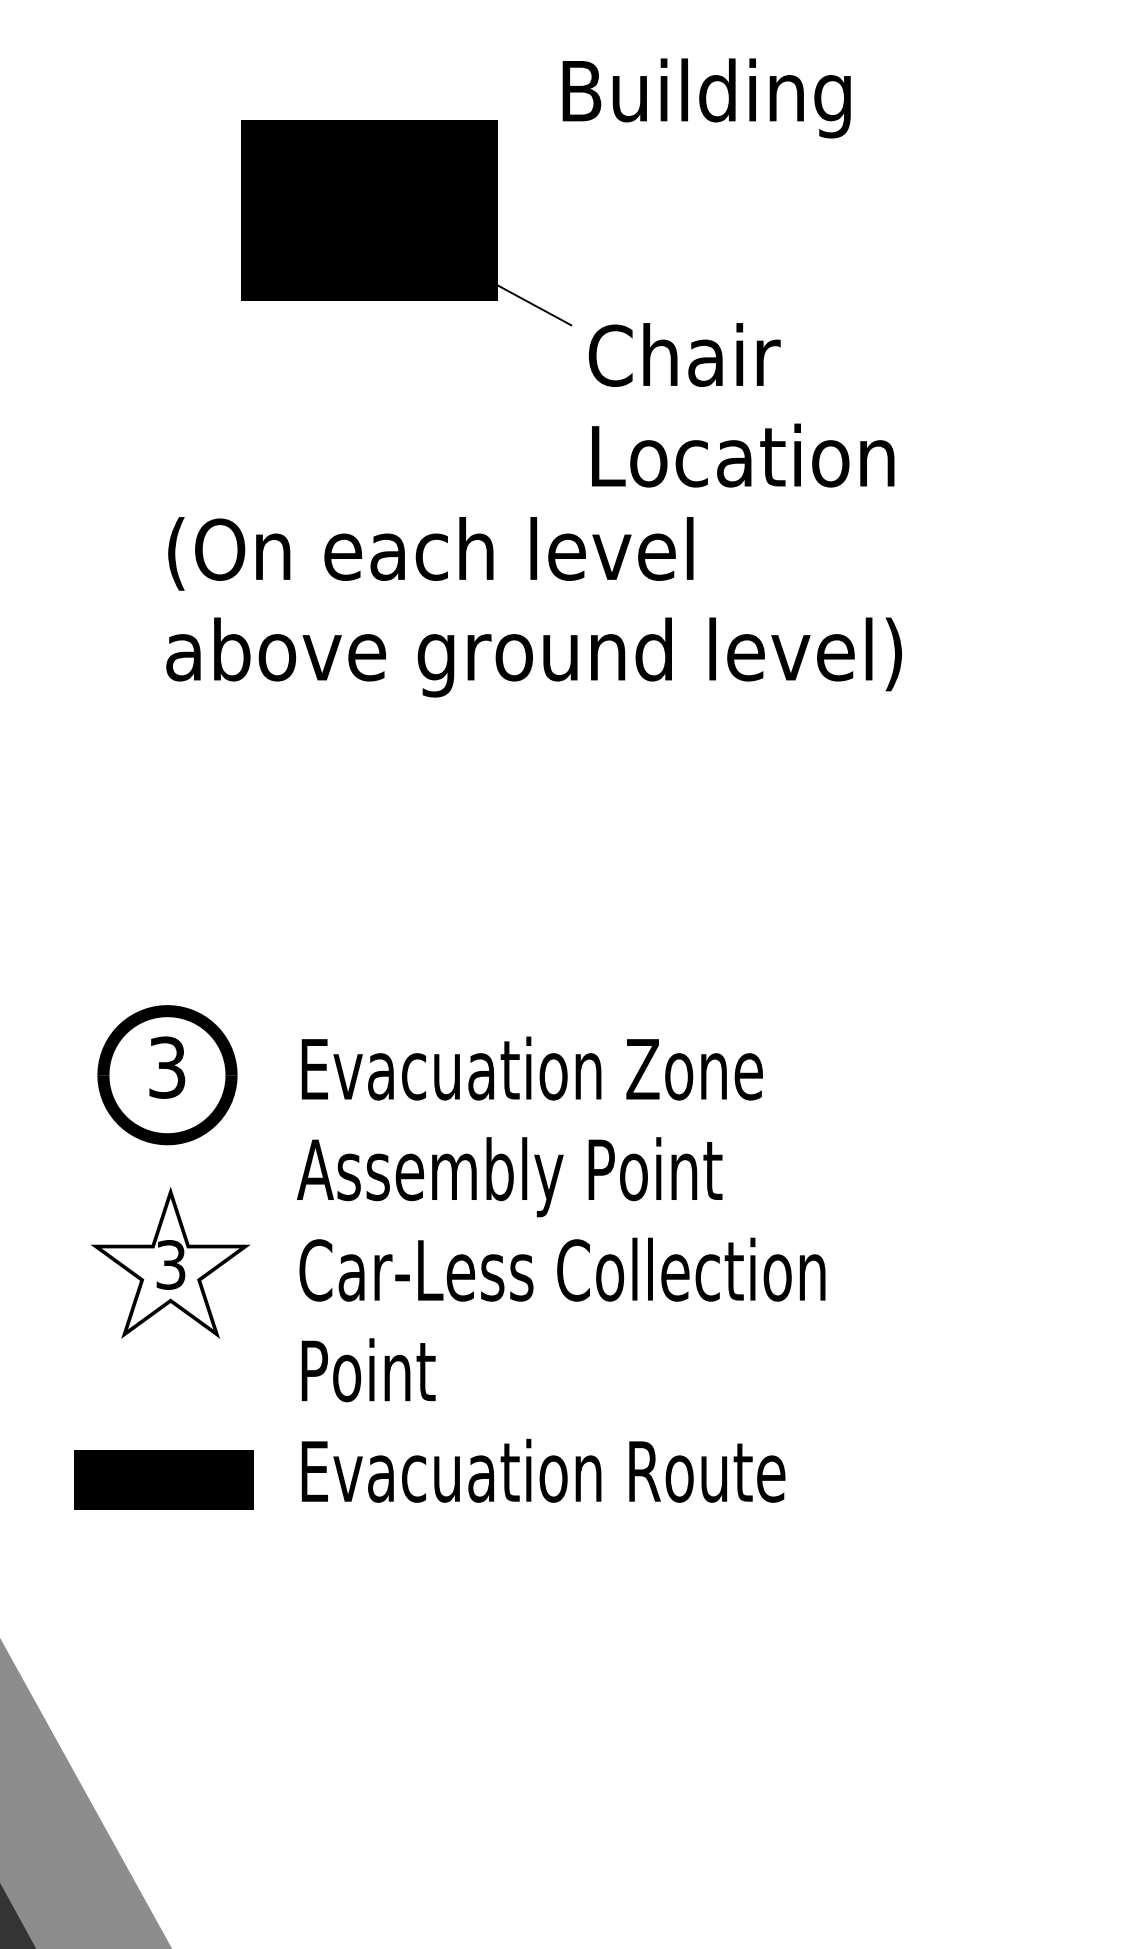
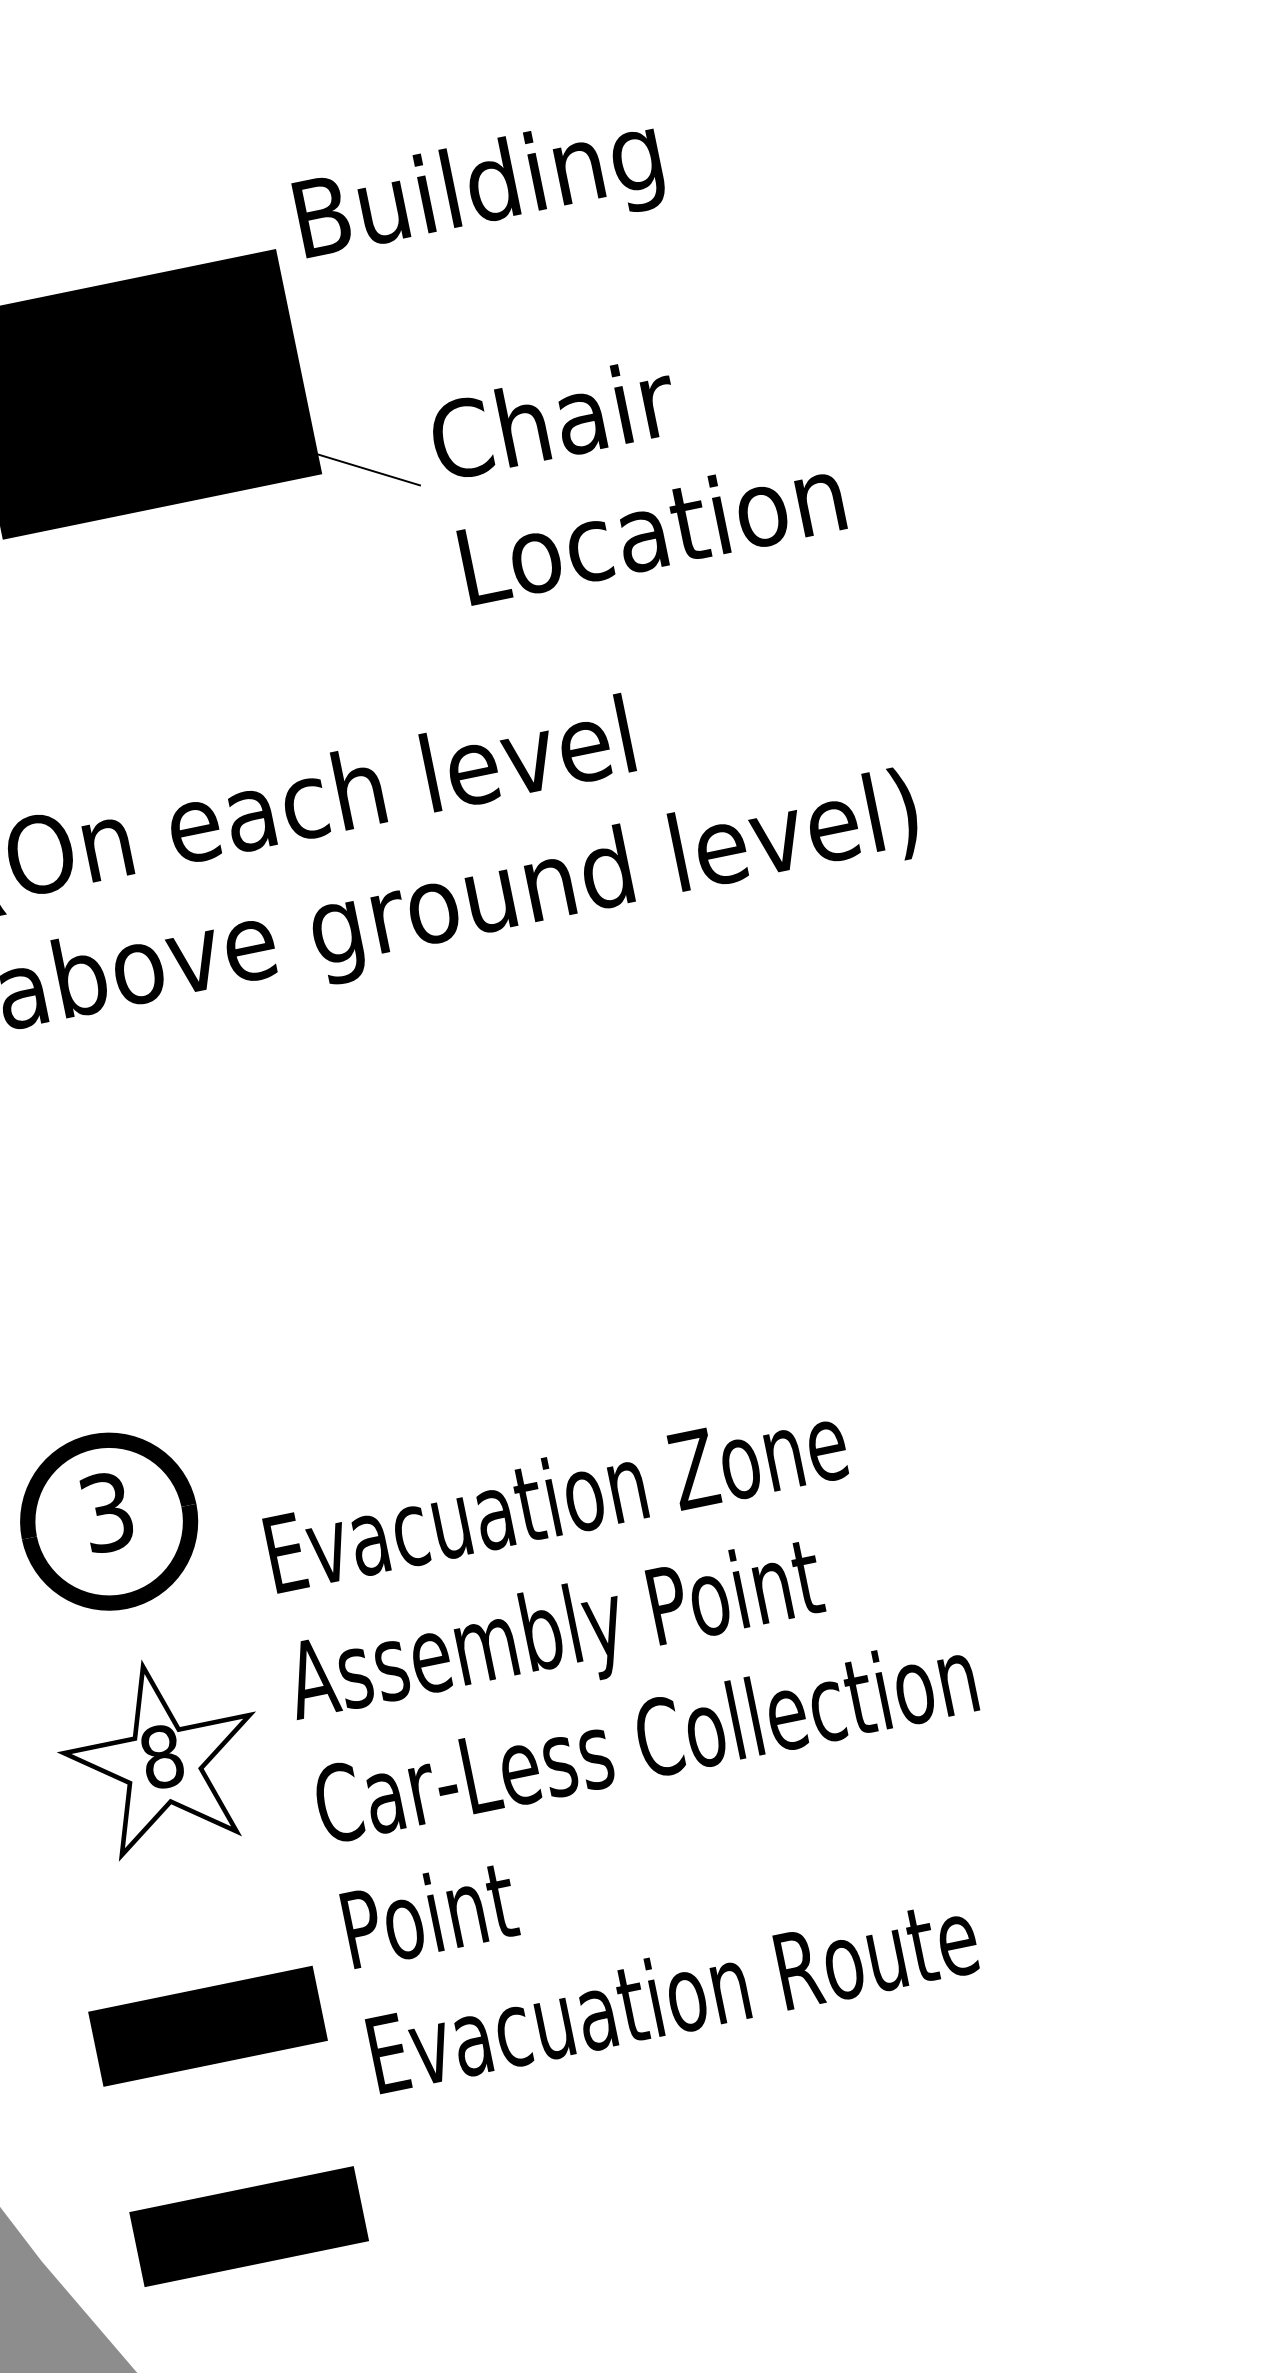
text: (706, 98) -> (479, 193), moved
text: (741, 405) -> (637, 467), moved
text: (170, 1264) -> (161, 1756), 3 -> 8
text: (561, 1269) -> (643, 1739), moved
line: (163, 1640) -> (248, 2226), added

